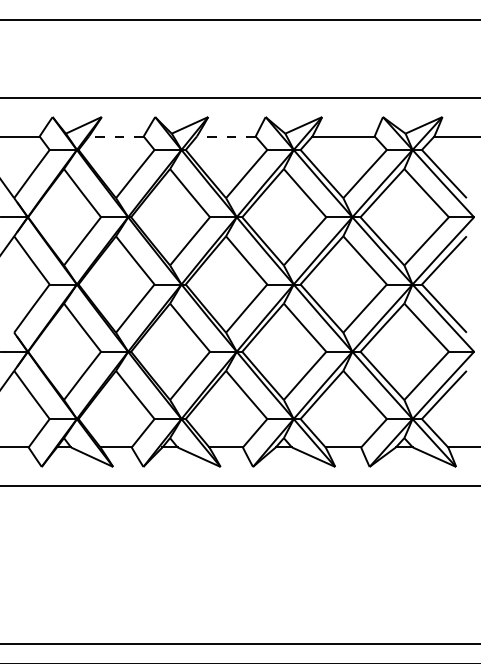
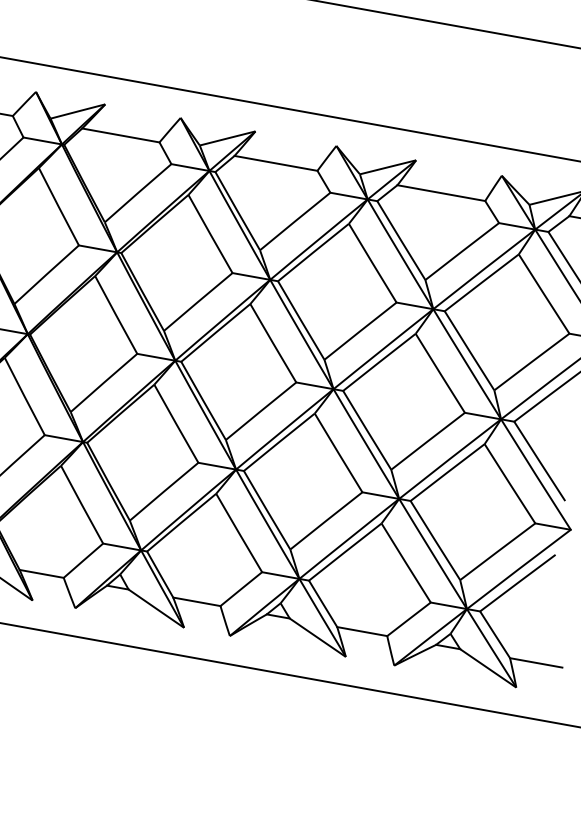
line: (115, 136) -> (119, 135), dashed -> solid
line: (225, 136) -> (274, 163), dashed -> solid

